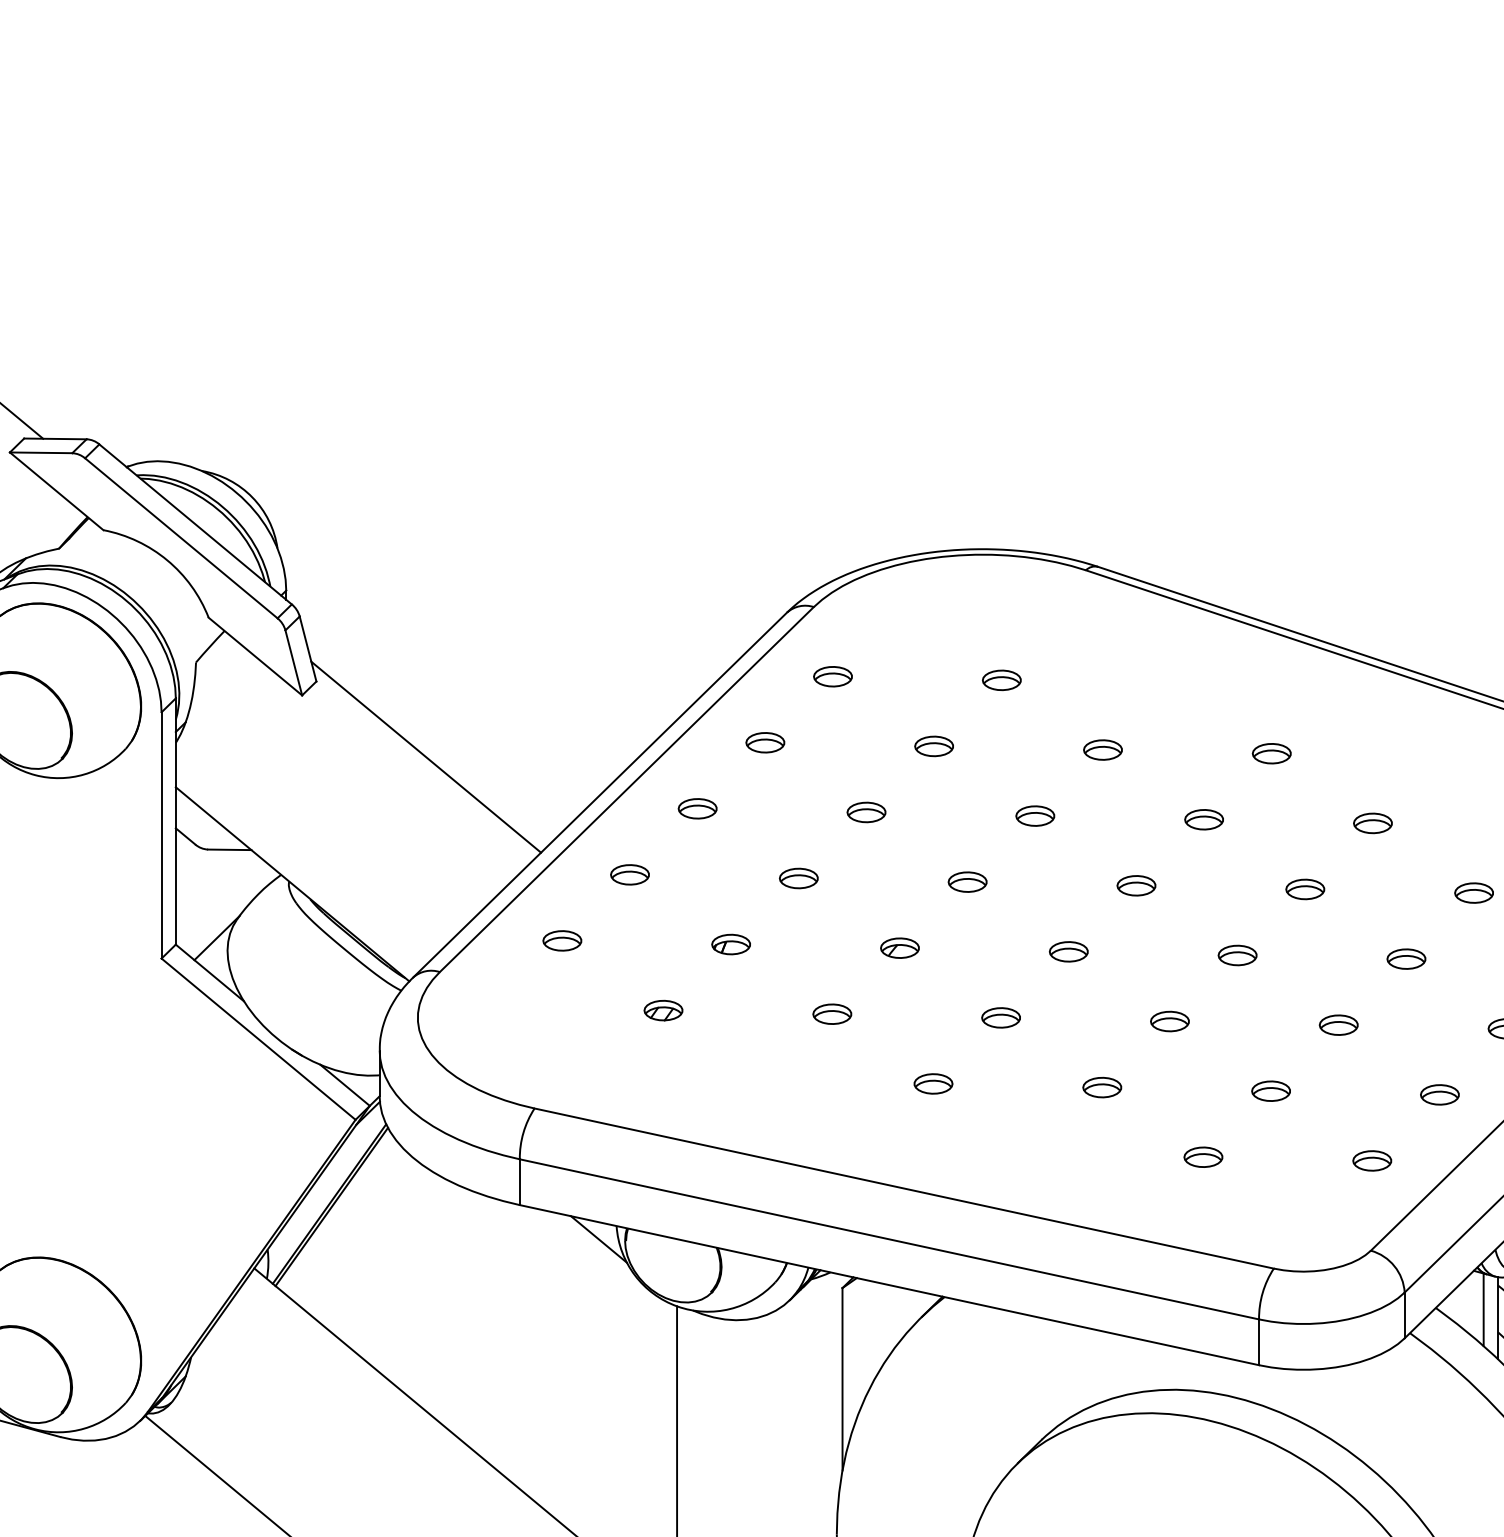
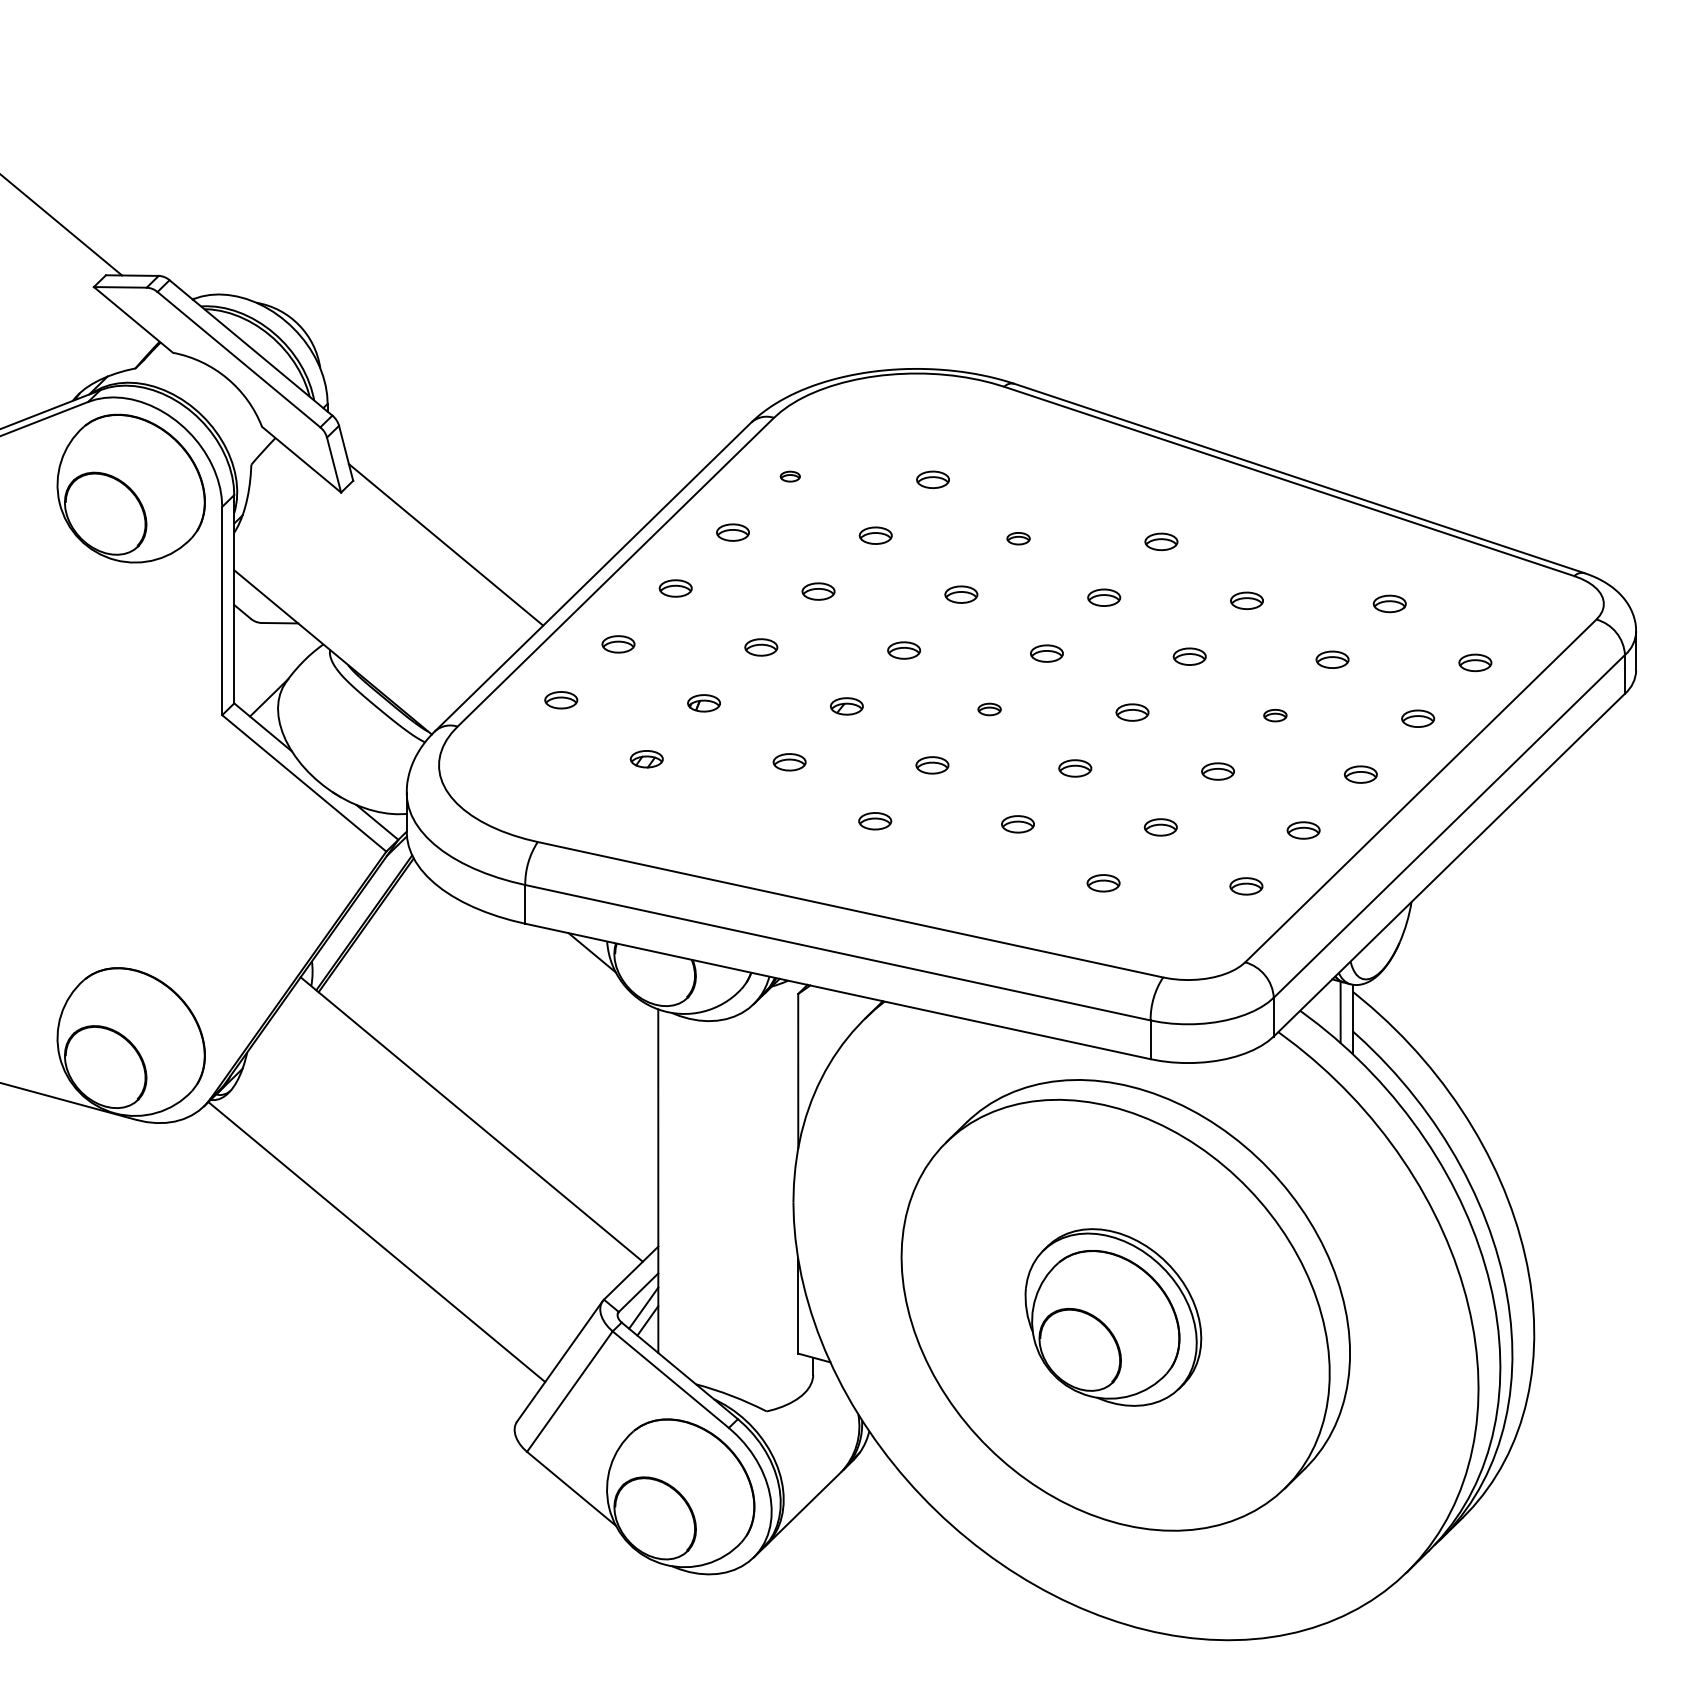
part: (833, 676) -> (790, 476), size x0.6
part: (1102, 749) -> (1018, 538), size x0.7
part: (1068, 951) -> (989, 709), size x0.7
part: (1406, 958) -> (1275, 715), size x0.7

